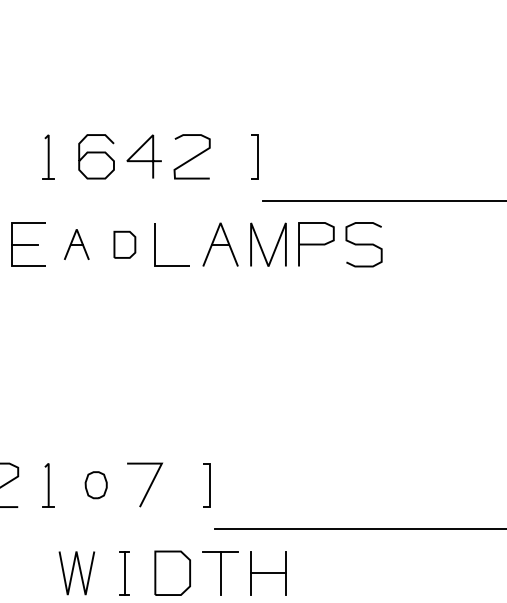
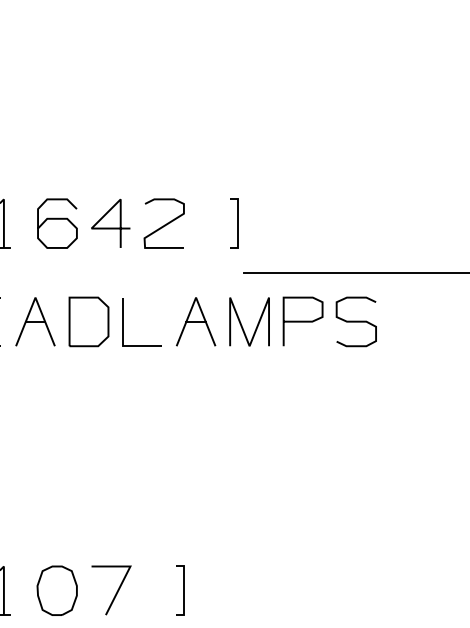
part: (76, 244) -> (35, 321), size x1.43
part: (124, 244) -> (88, 321), size x1.67
part: (95, 484) -> (56, 589), size x1.67

